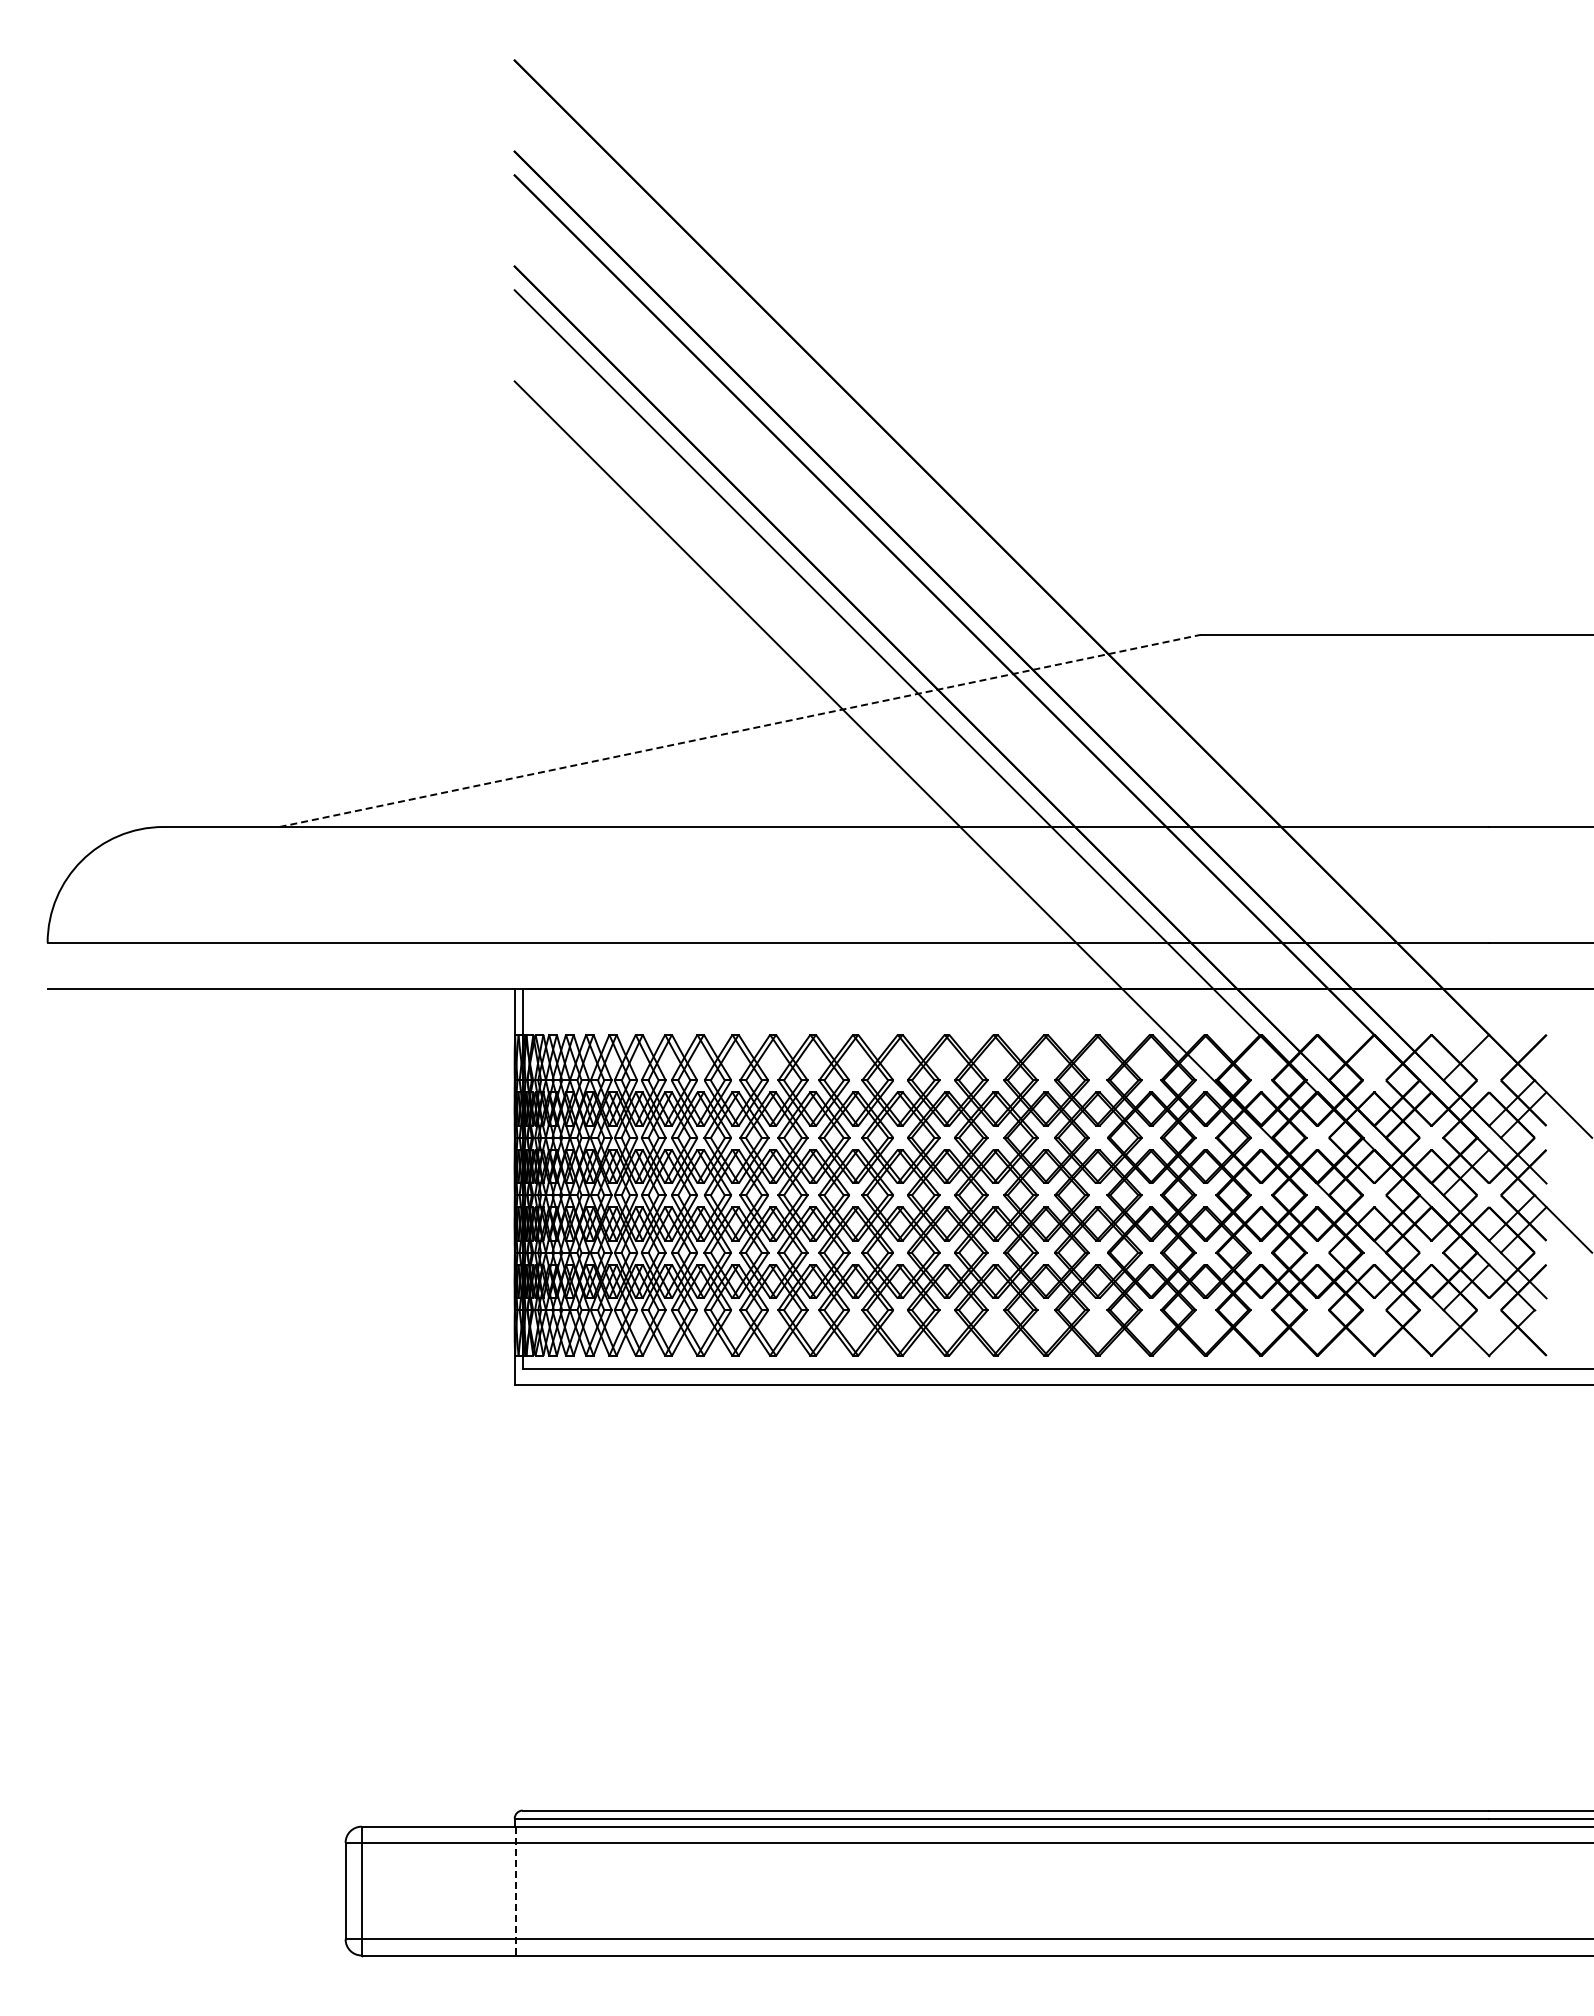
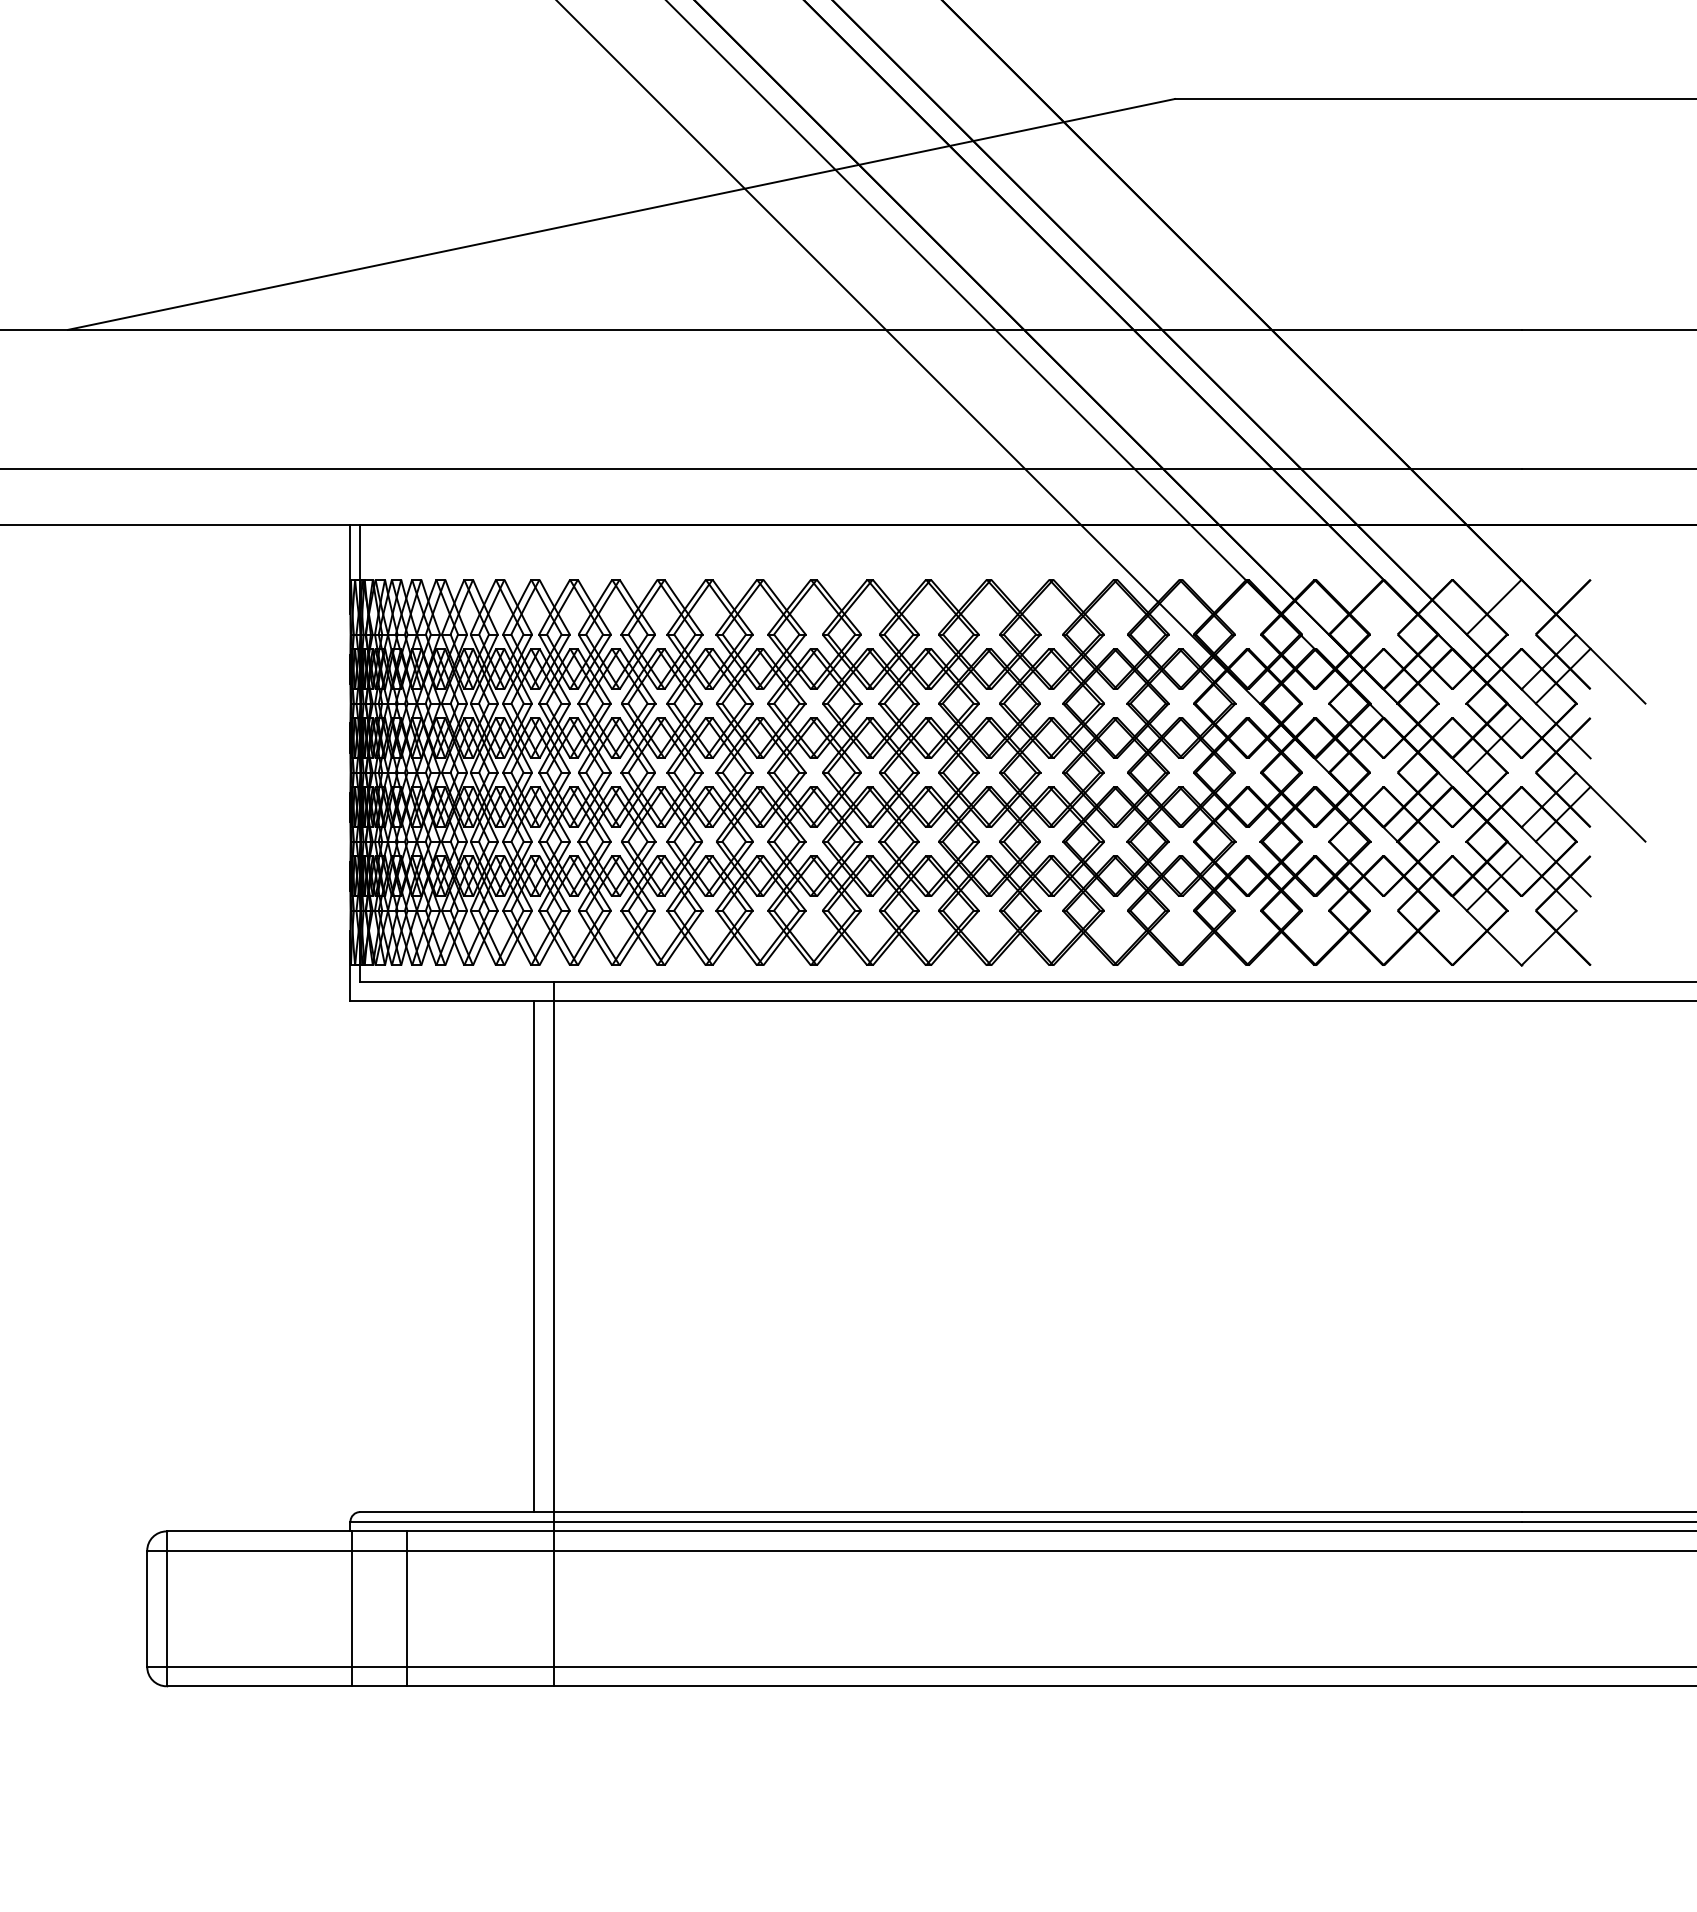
line: (740, 730) -> (621, 213), dashed -> solid
line: (667, 1597) -> (534, 1255), added
line: (683, 1662) -> (553, 1334), added
line: (561, 1890) -> (406, 1608), added
line: (516, 1891) -> (352, 1609), dashed -> solid

